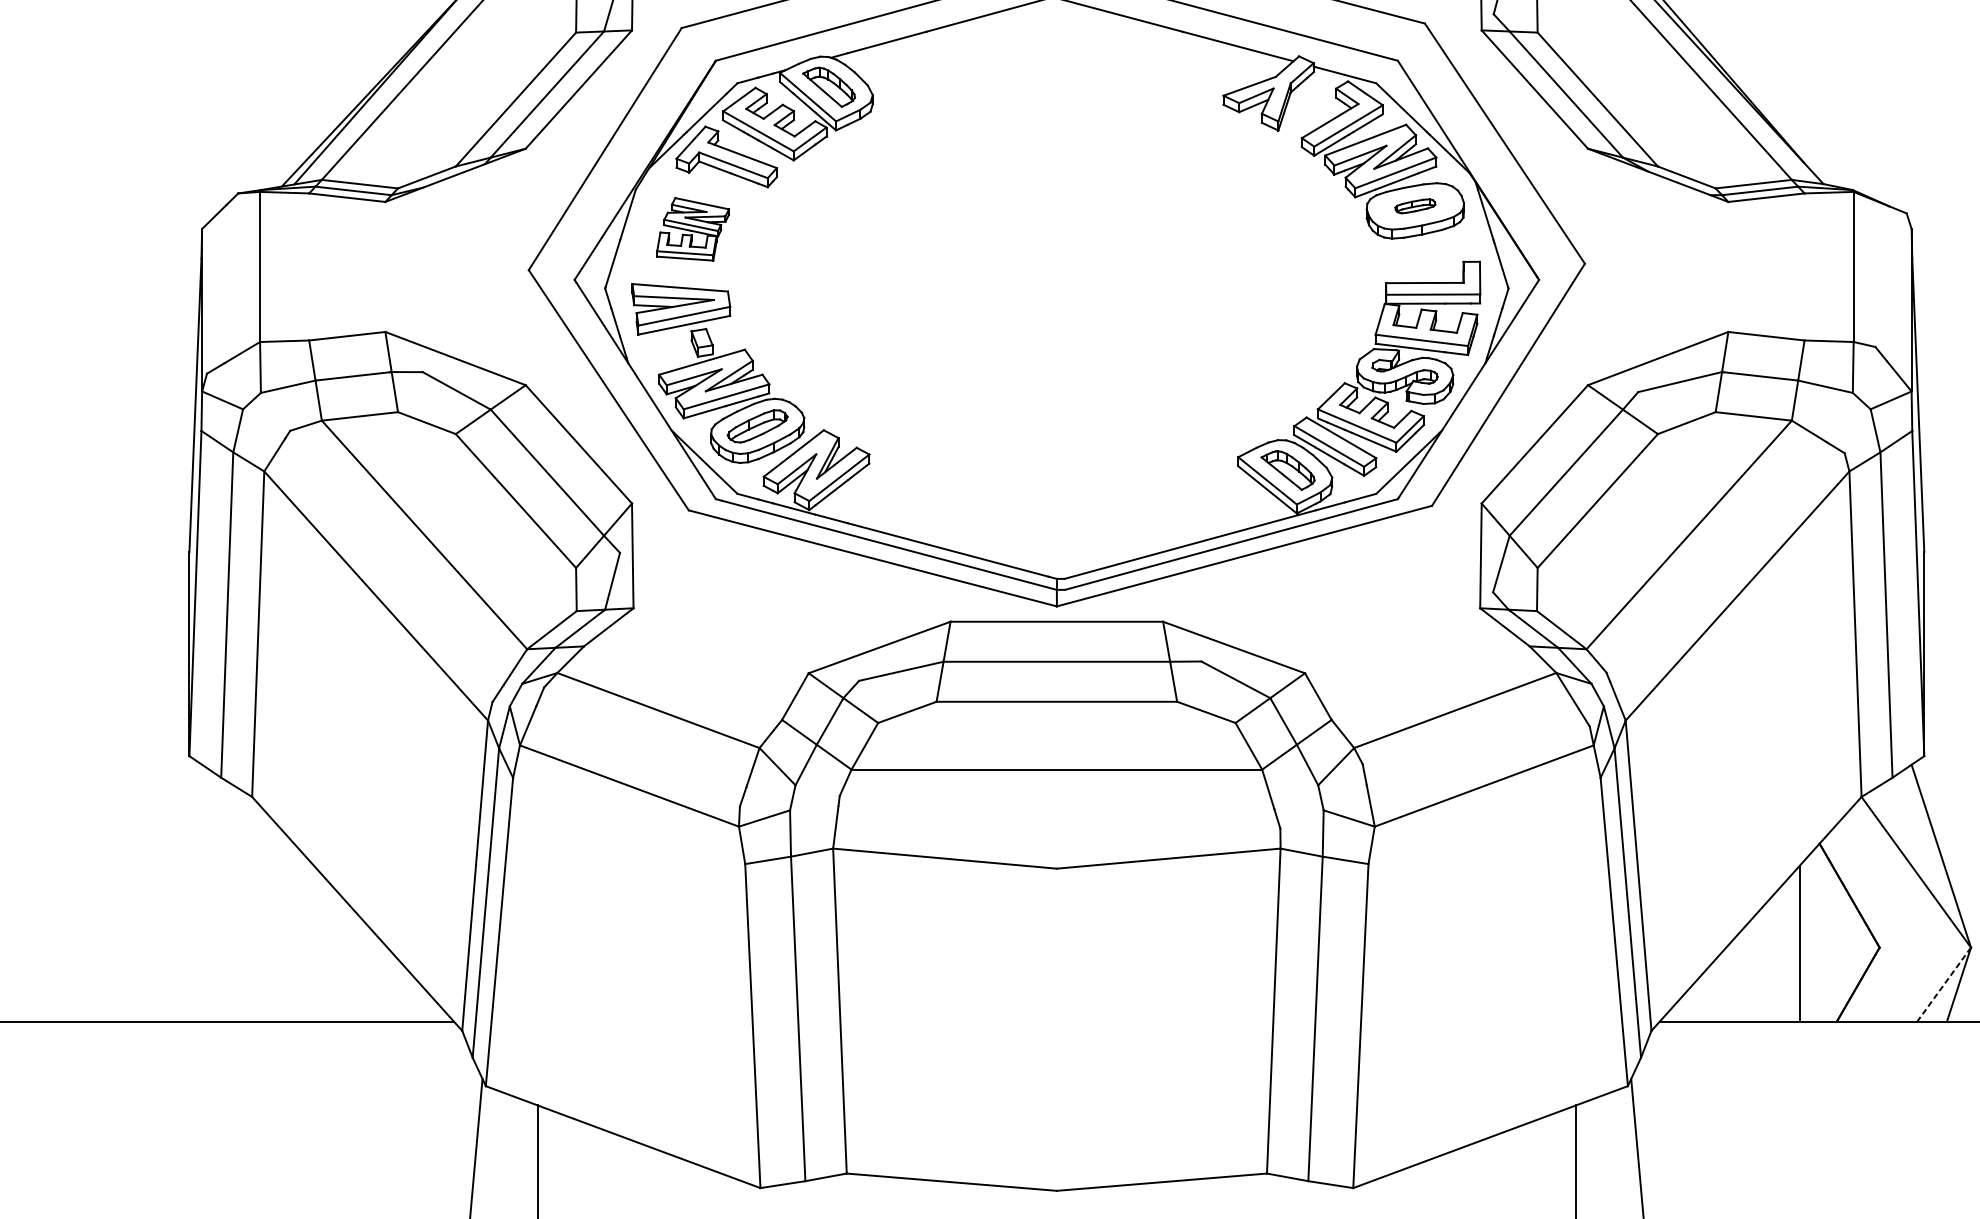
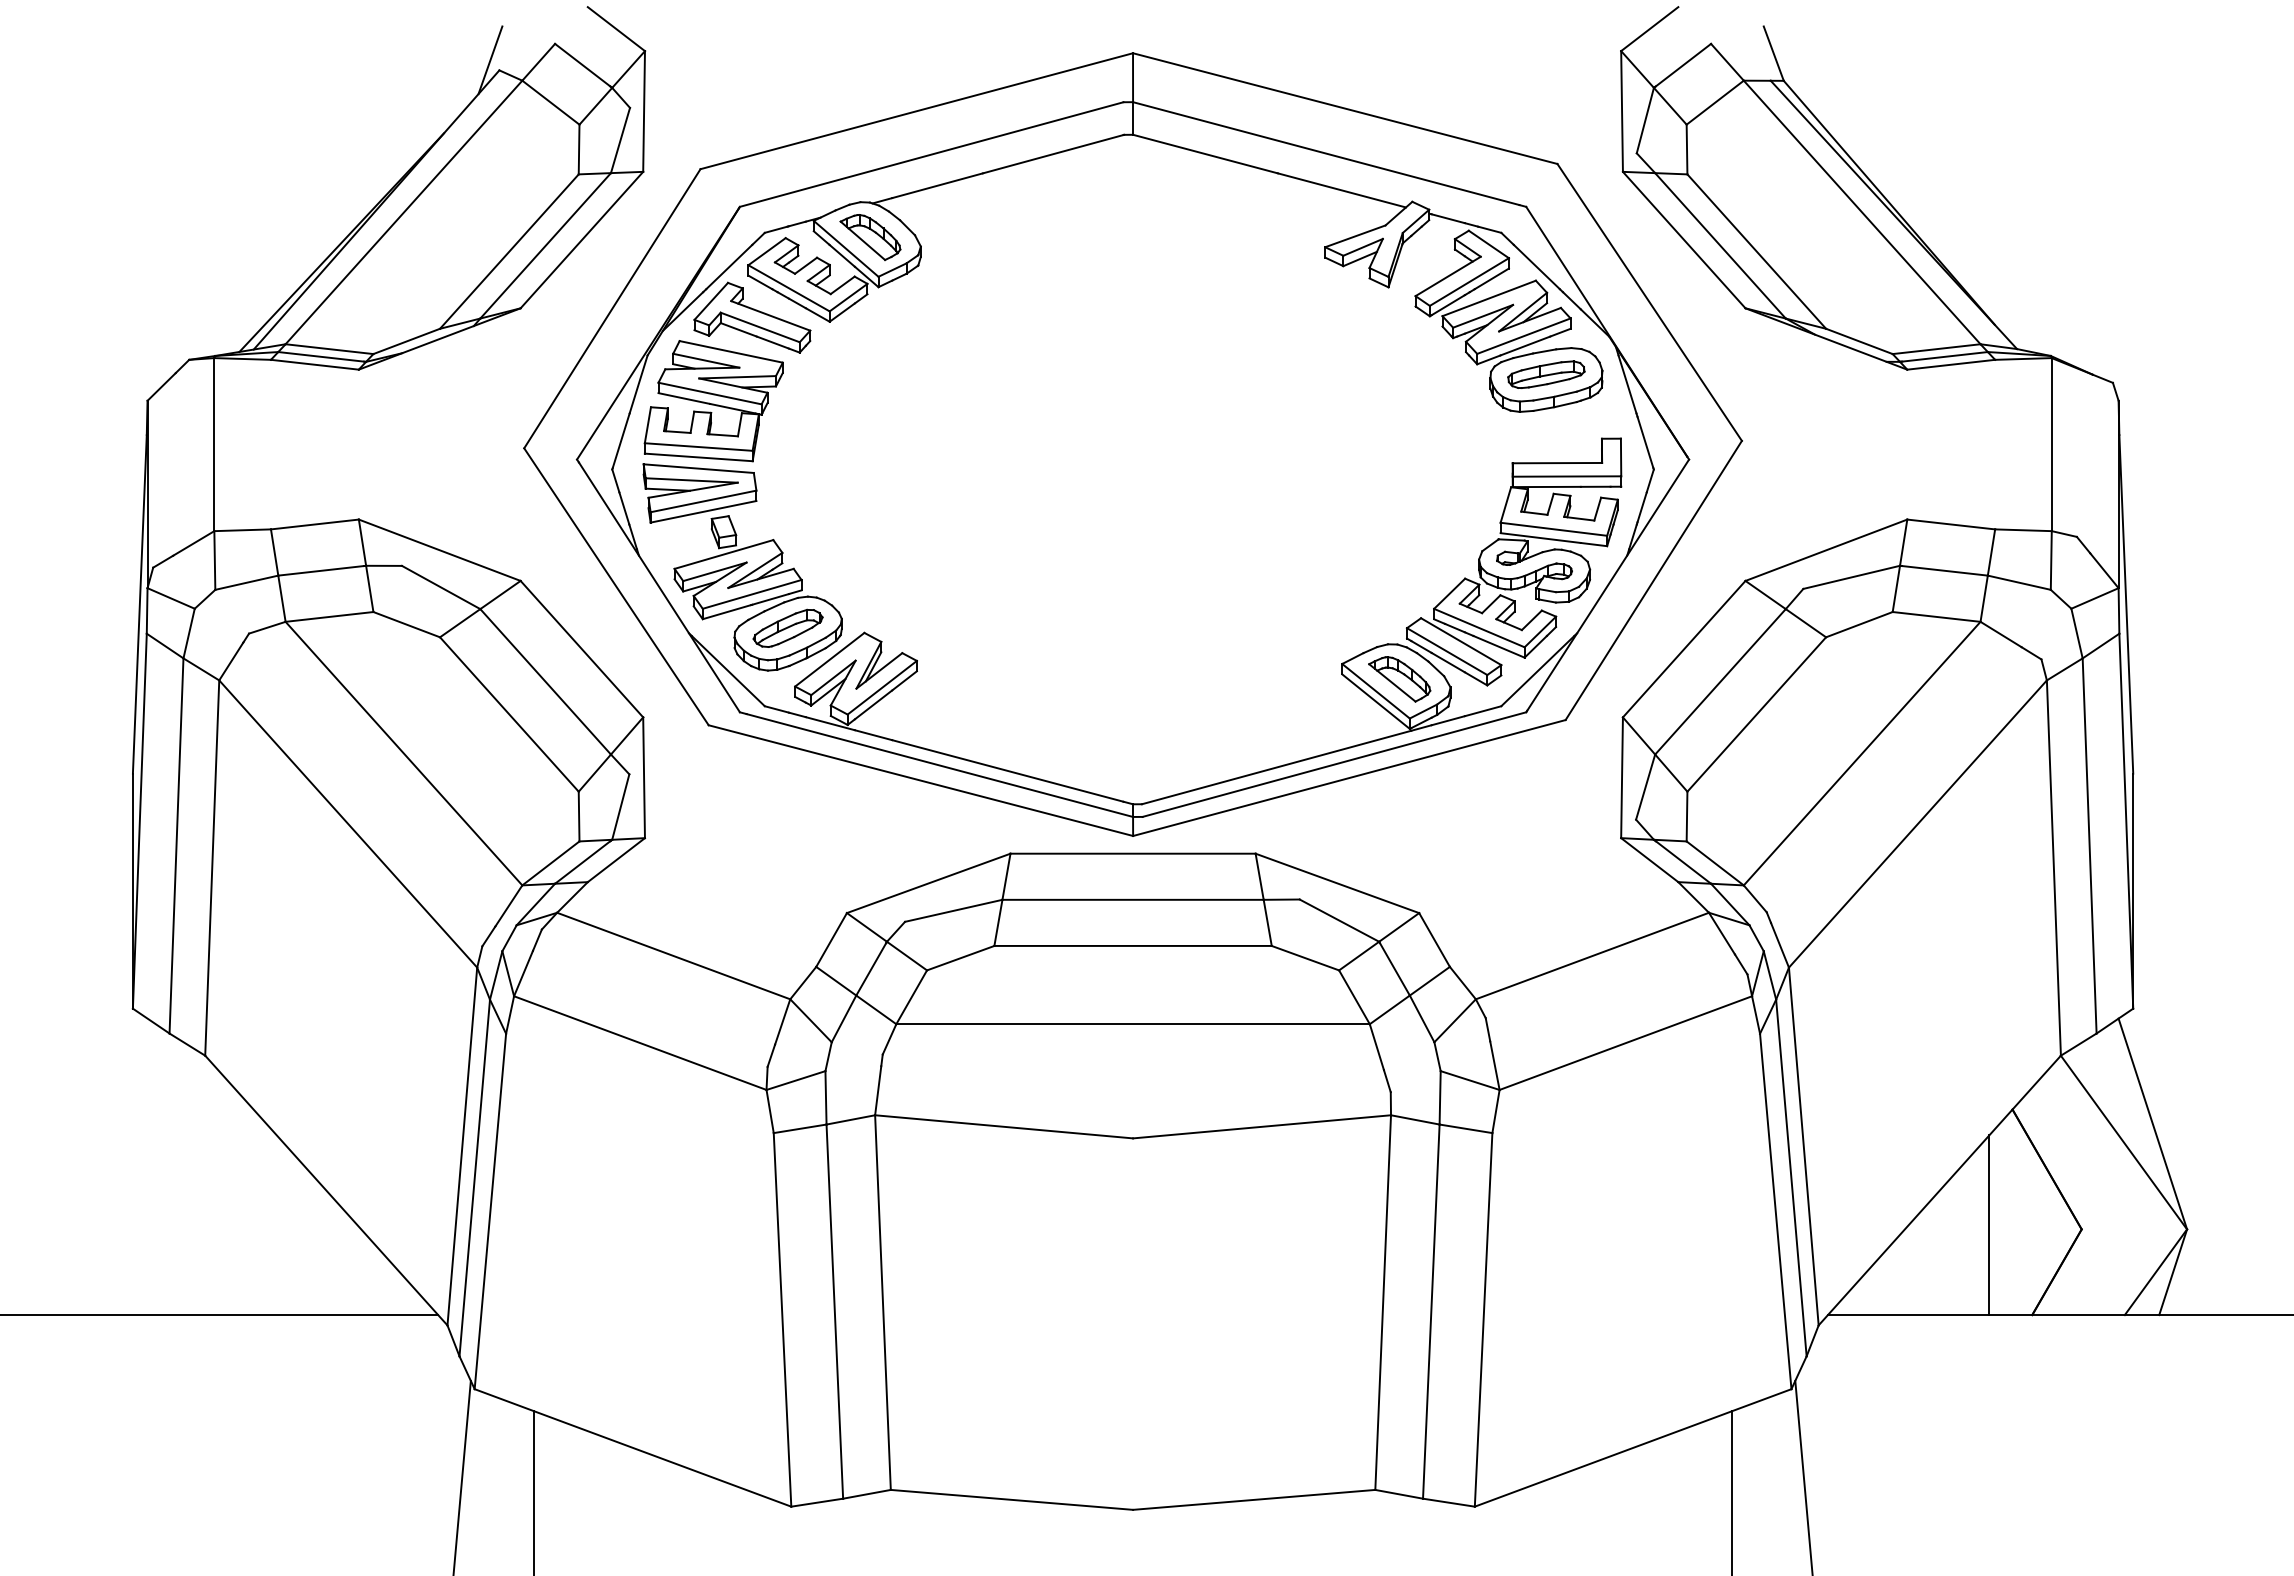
part: (1415, 206) -> (1546, 374), size x1.67
part: (692, 229) -> (713, 401), size x1.67
line: (1943, 984) -> (2155, 1272), dashed -> solid

